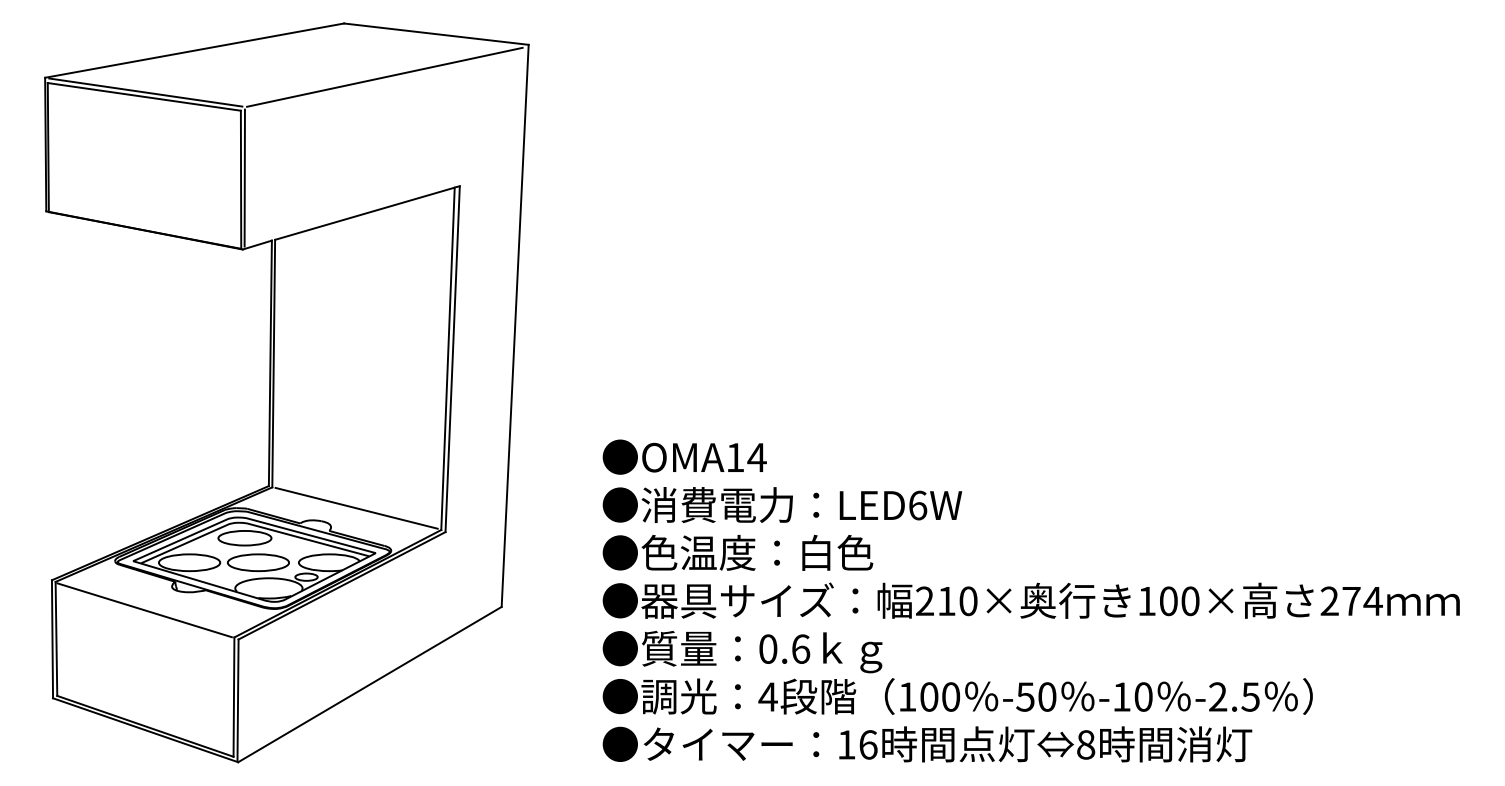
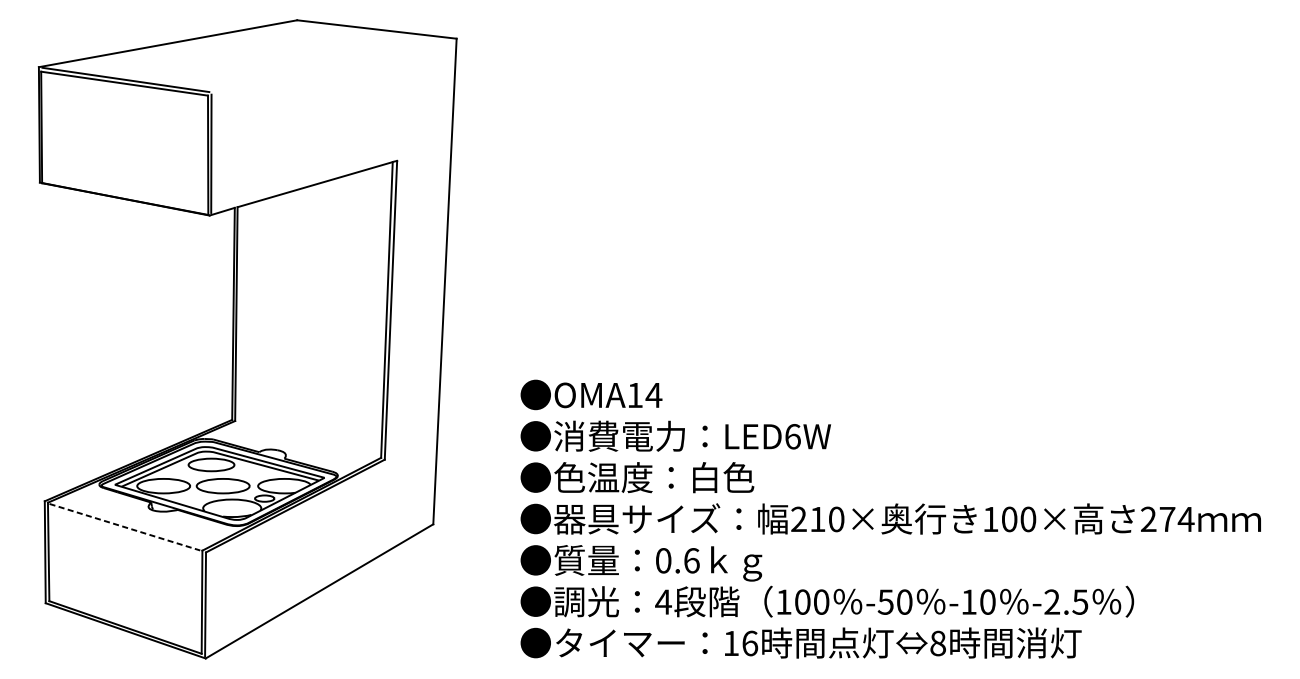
line: (384, 76) -> (332, 66), removed
line: (356, 507) -> (307, 438), removed
line: (145, 610) -> (125, 527), solid -> dashed

